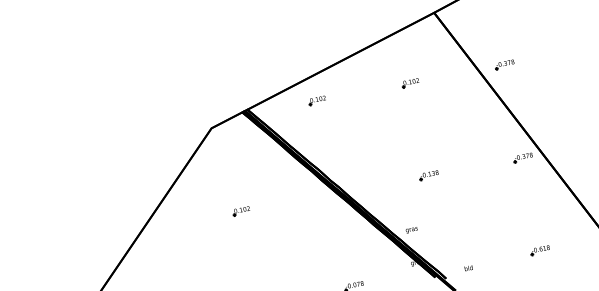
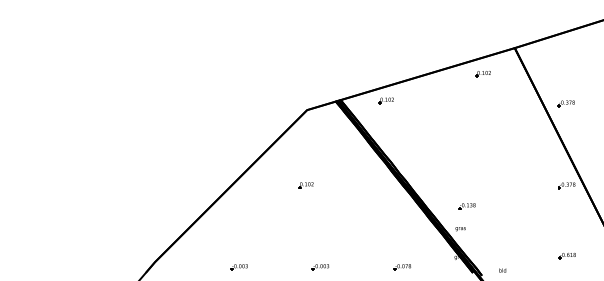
part: (409, 83) -> (482, 74), moved
part: (316, 100) -> (385, 100), moved
part: (428, 175) -> (466, 206), moved
part: (240, 211) -> (305, 185), moved
part: (539, 251) -> (566, 256), moved

